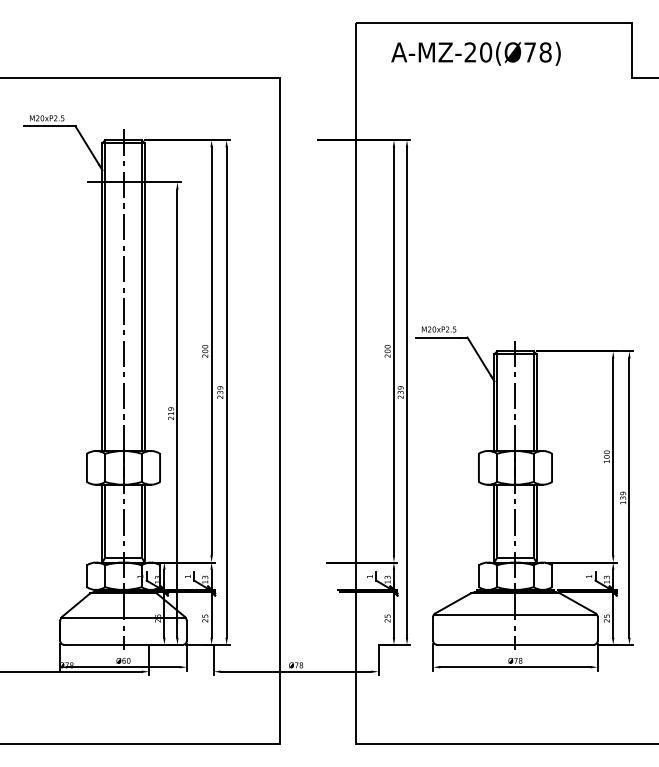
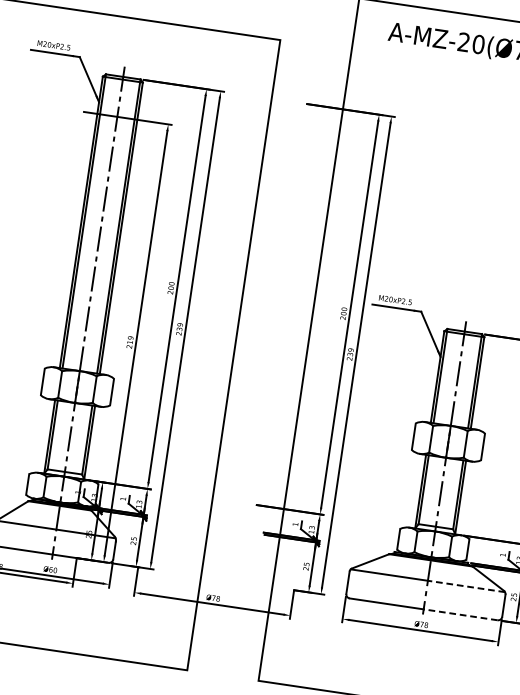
line: (556, 614) -> (466, 586), solid -> dashed
line: (554, 644) -> (460, 614), solid -> dashed

